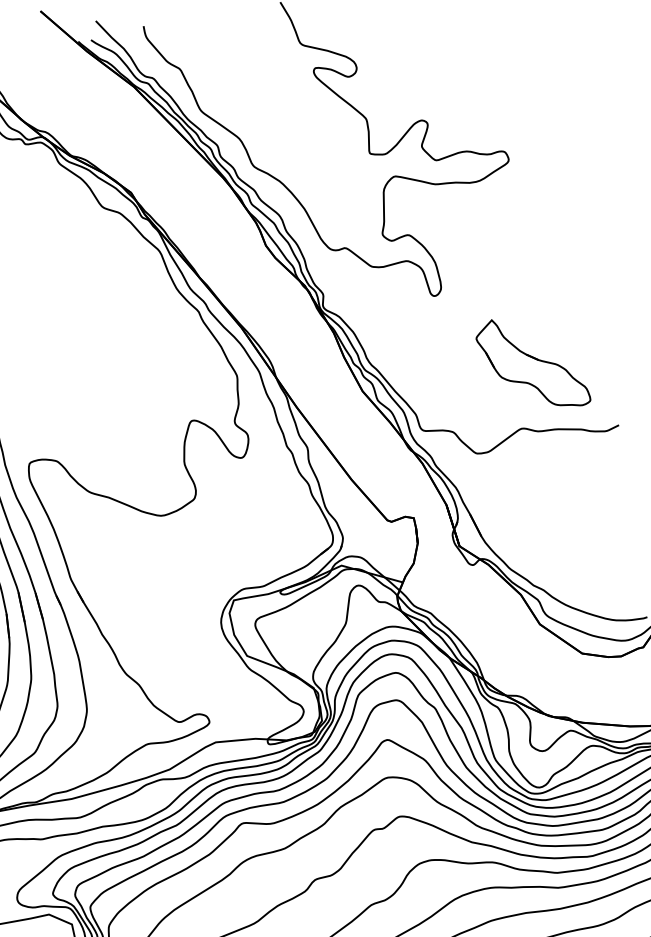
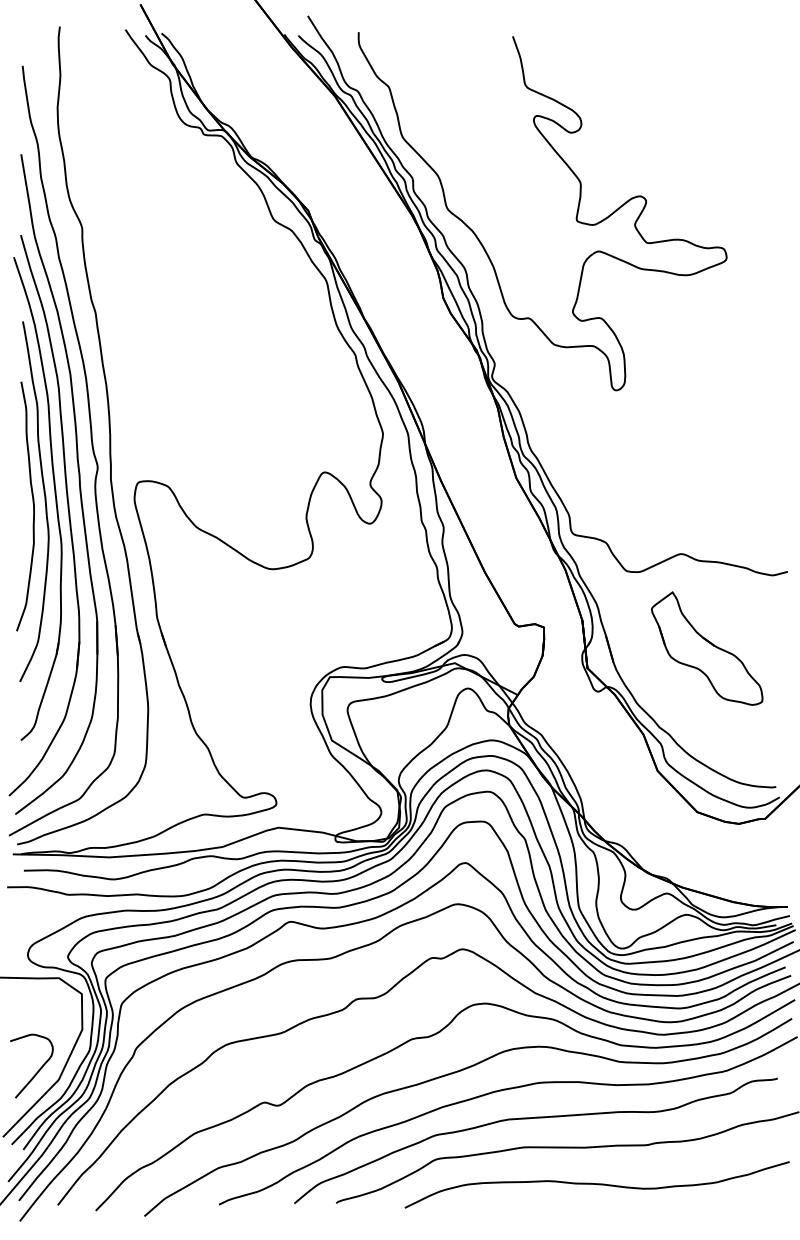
part: (532, 363) -> (707, 648), moved

